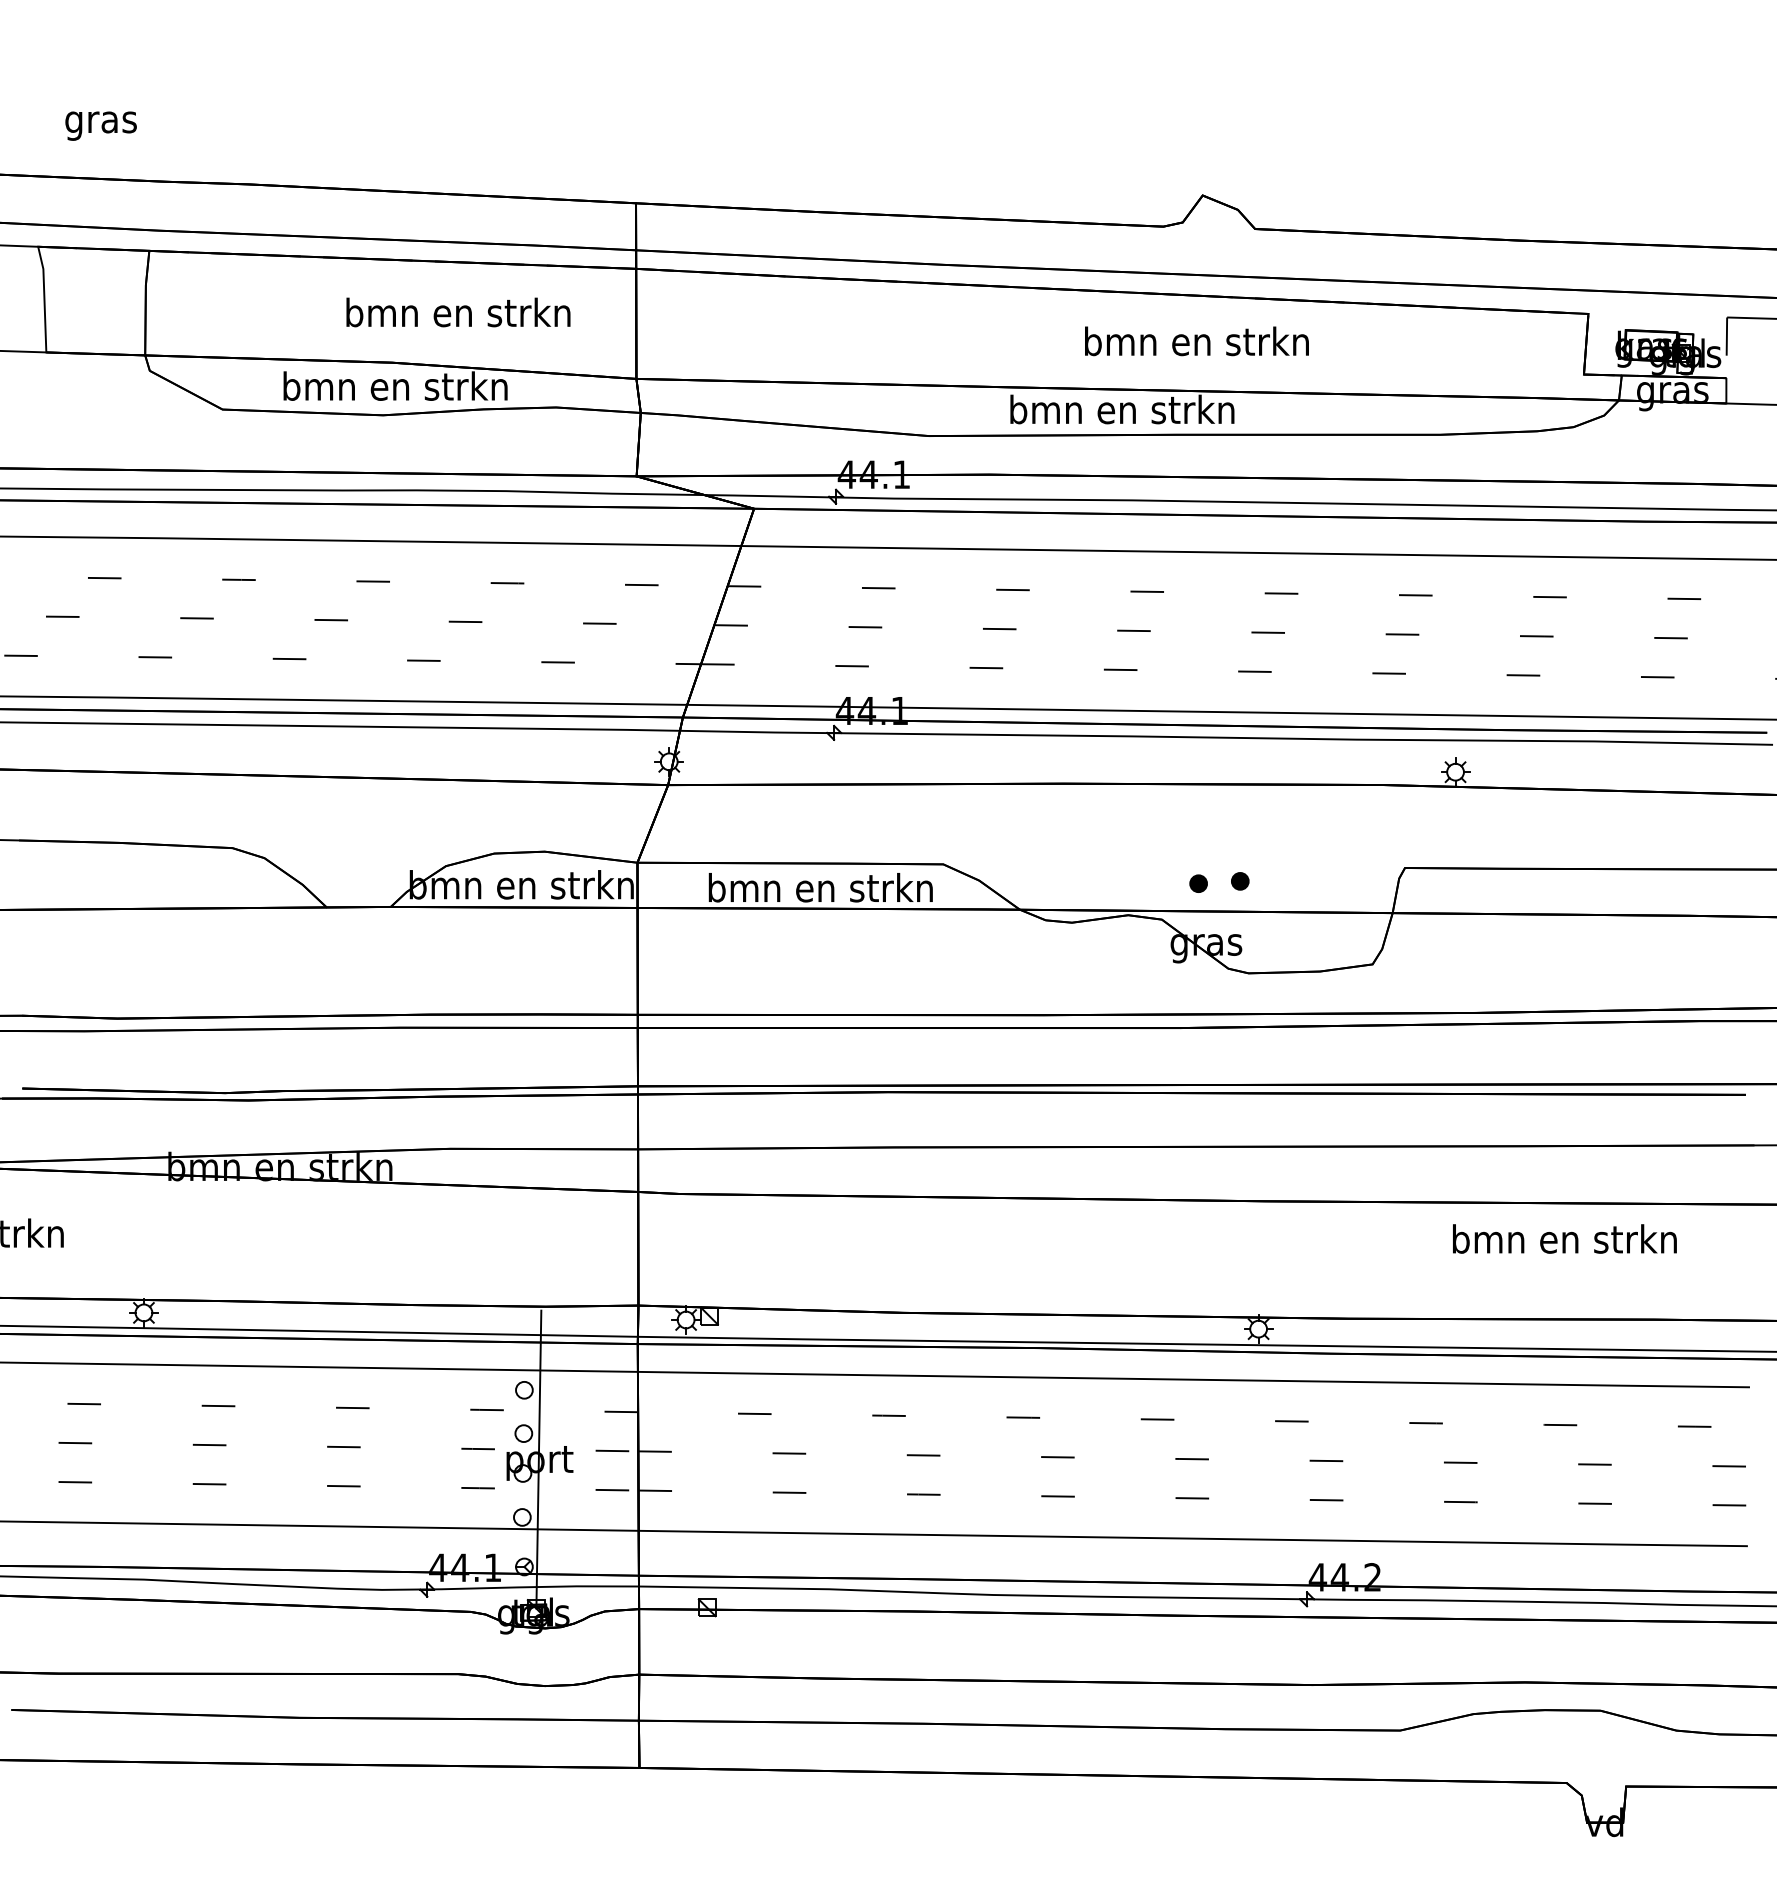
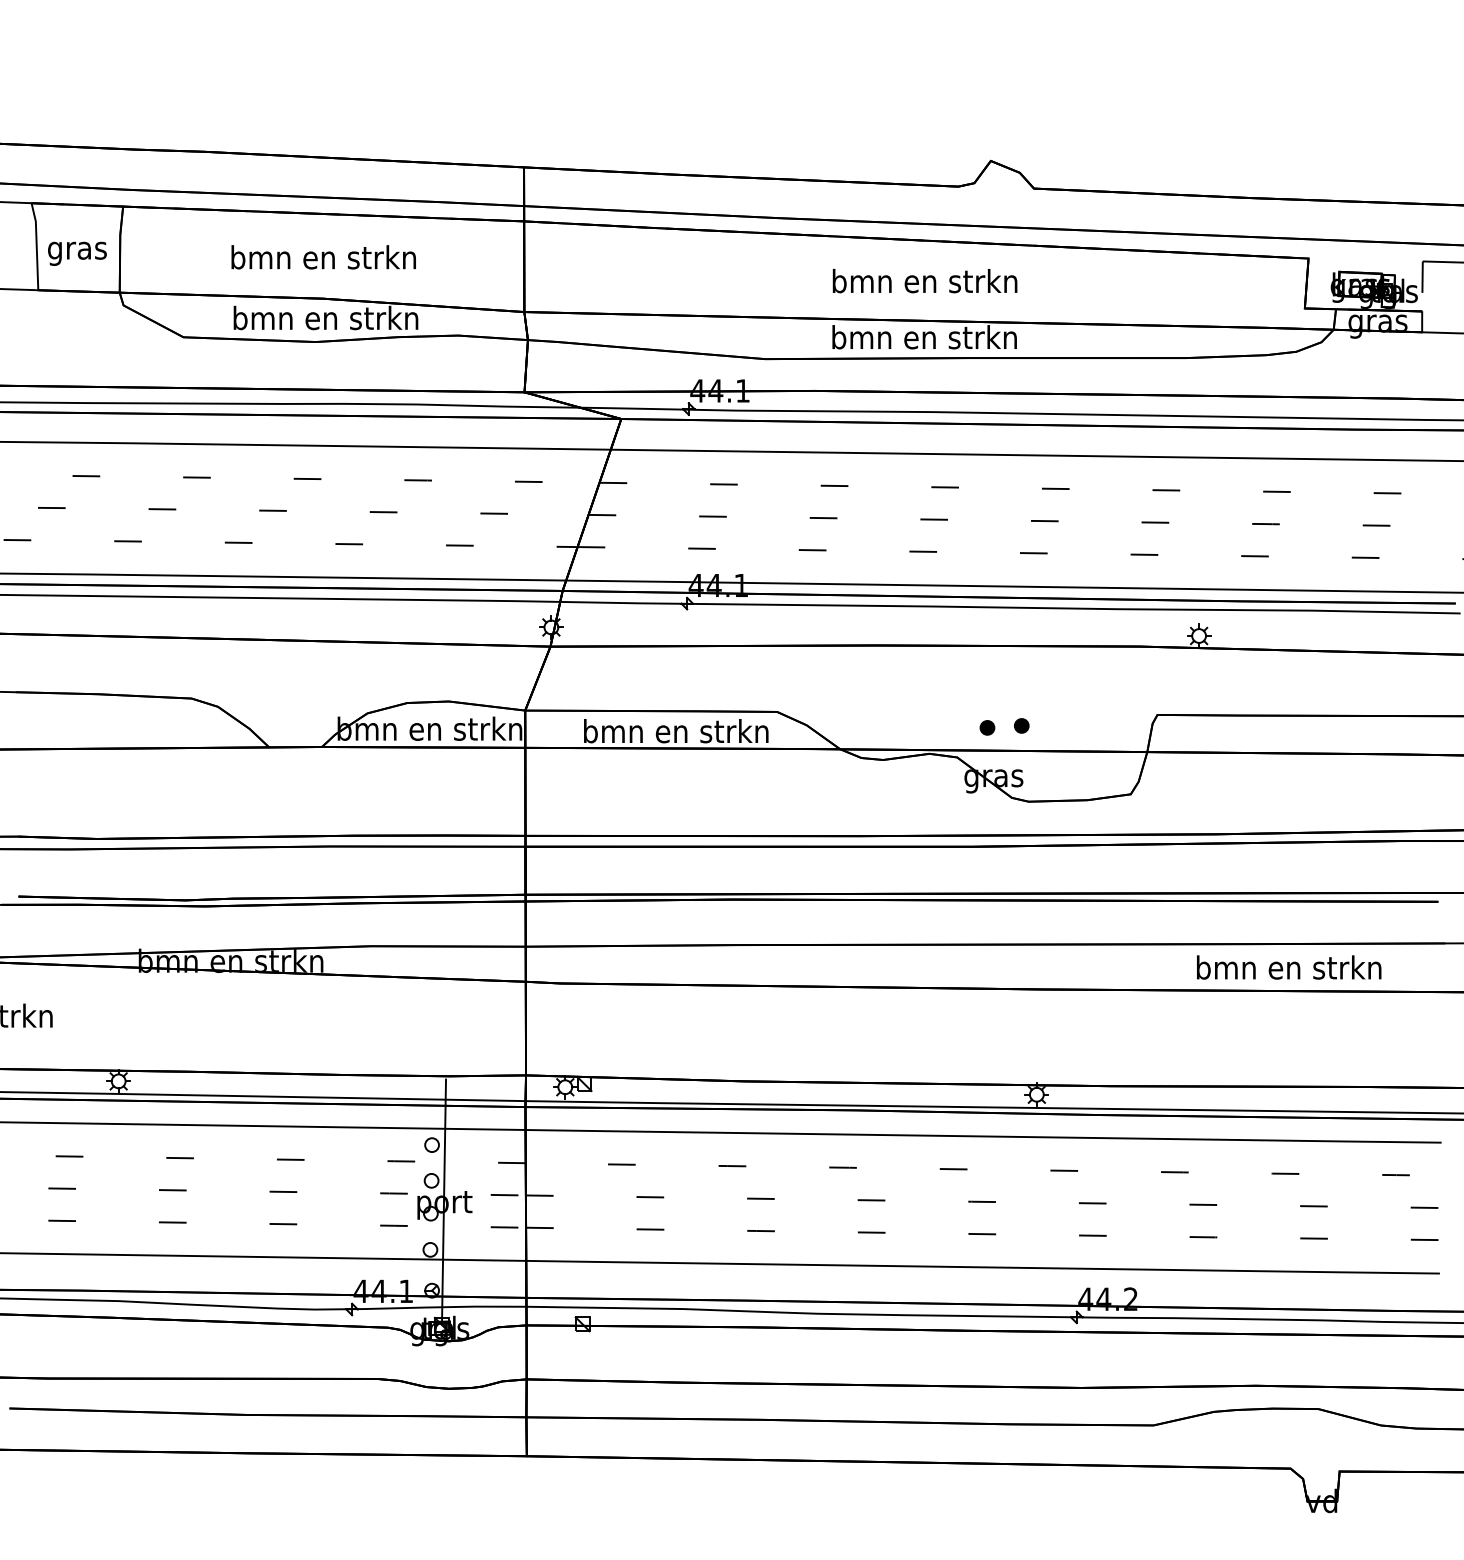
text: (101, 125) -> (77, 253), moved
text: (458, 312) -> (323, 257), moved
text: (1196, 341) -> (924, 281), moved
text: (1565, 1238) -> (1289, 967), moved

